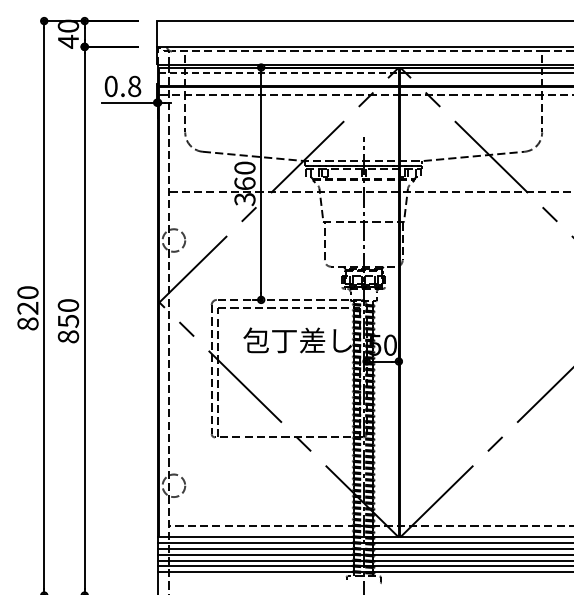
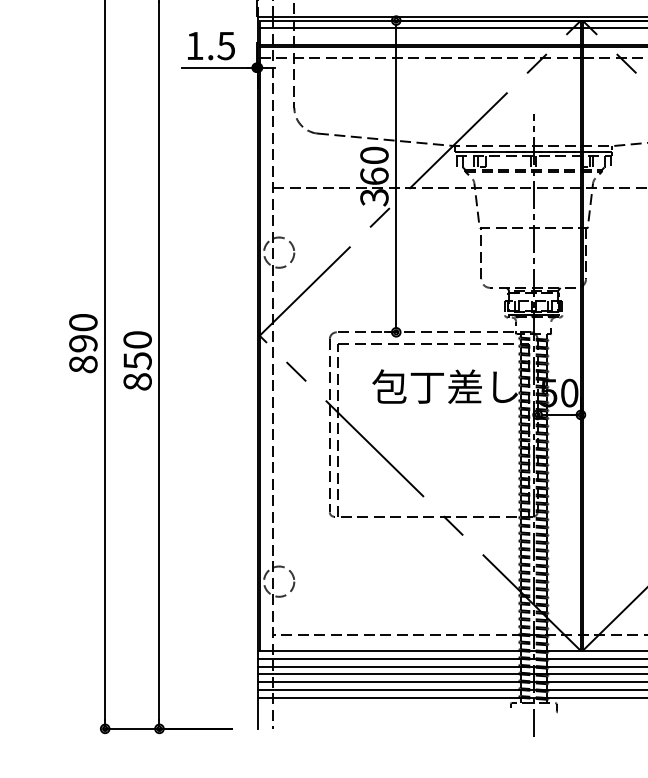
line: (279, 72) -> (420, 27), dashed -> solid
text: (122, 86) -> (210, 46), 0.8 -> 1.5
text: (27, 307) -> (82, 342), 820 -> 890

